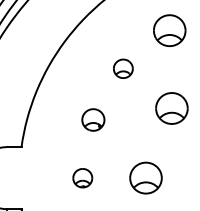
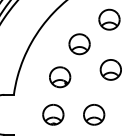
part: (123, 69) -> (79, 44), size x1.67
part: (93, 120) -> (60, 77), size x1.43
part: (82, 177) -> (53, 114), size x1.67

